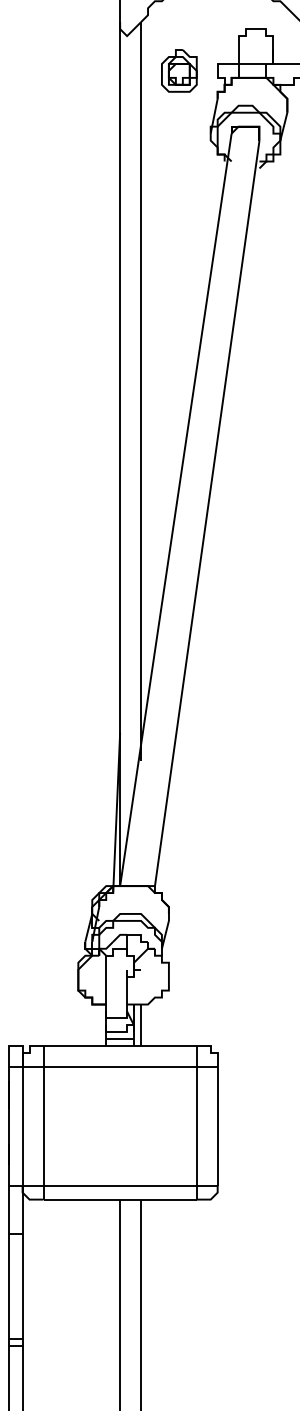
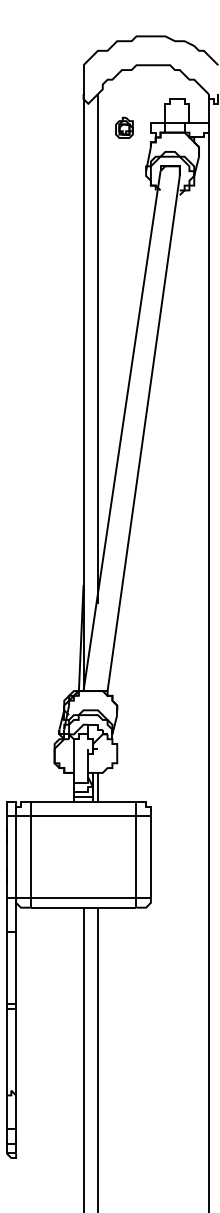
part: (179, 70) -> (124, 127), size x0.7

